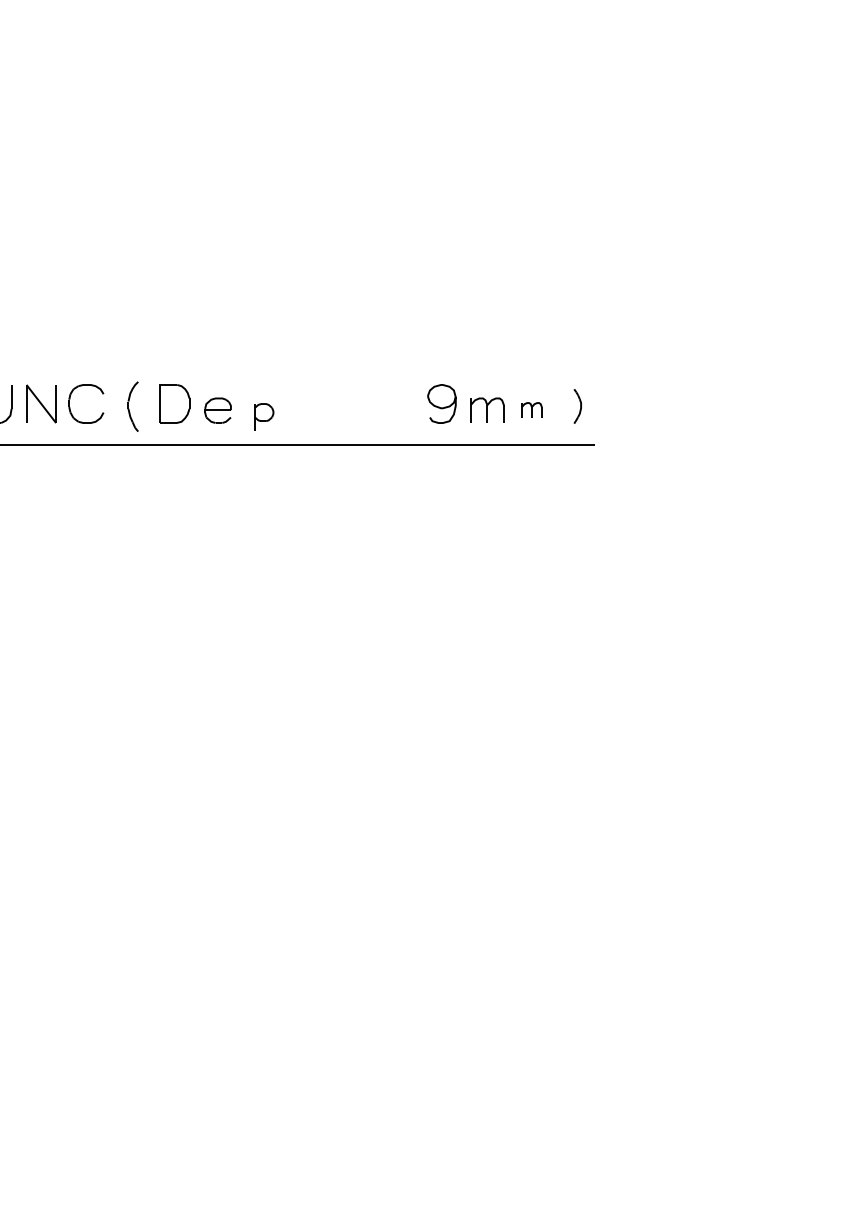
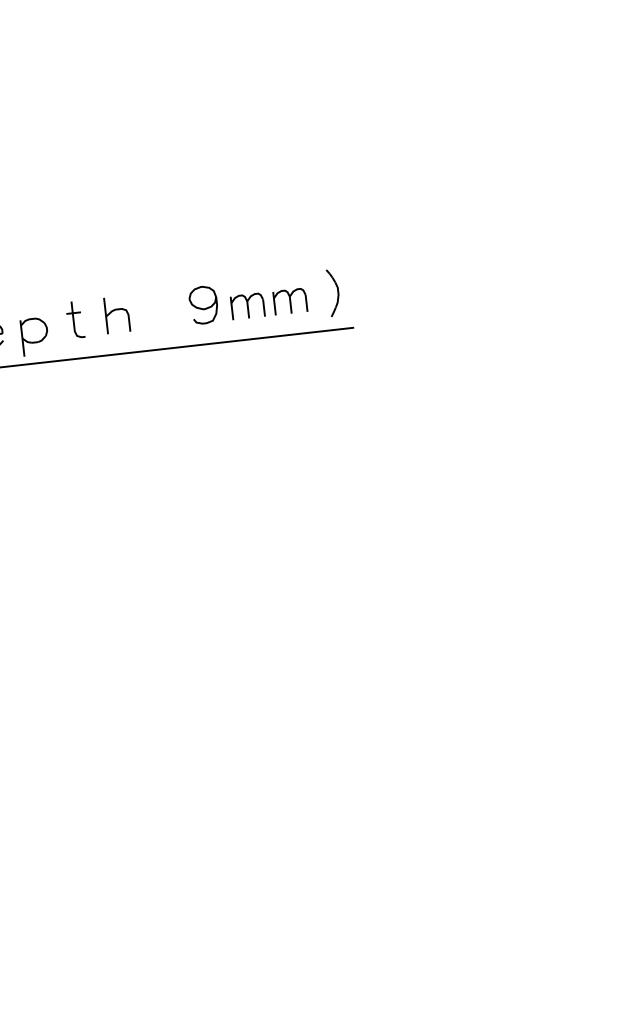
part: (351, 403) -> (117, 314), added
part: (307, 404) -> (75, 320), added
part: (577, 406) -> (333, 292), size x1.43
part: (531, 409) -> (289, 300), size x1.67
part: (264, 416) -> (35, 336), size x1.43

